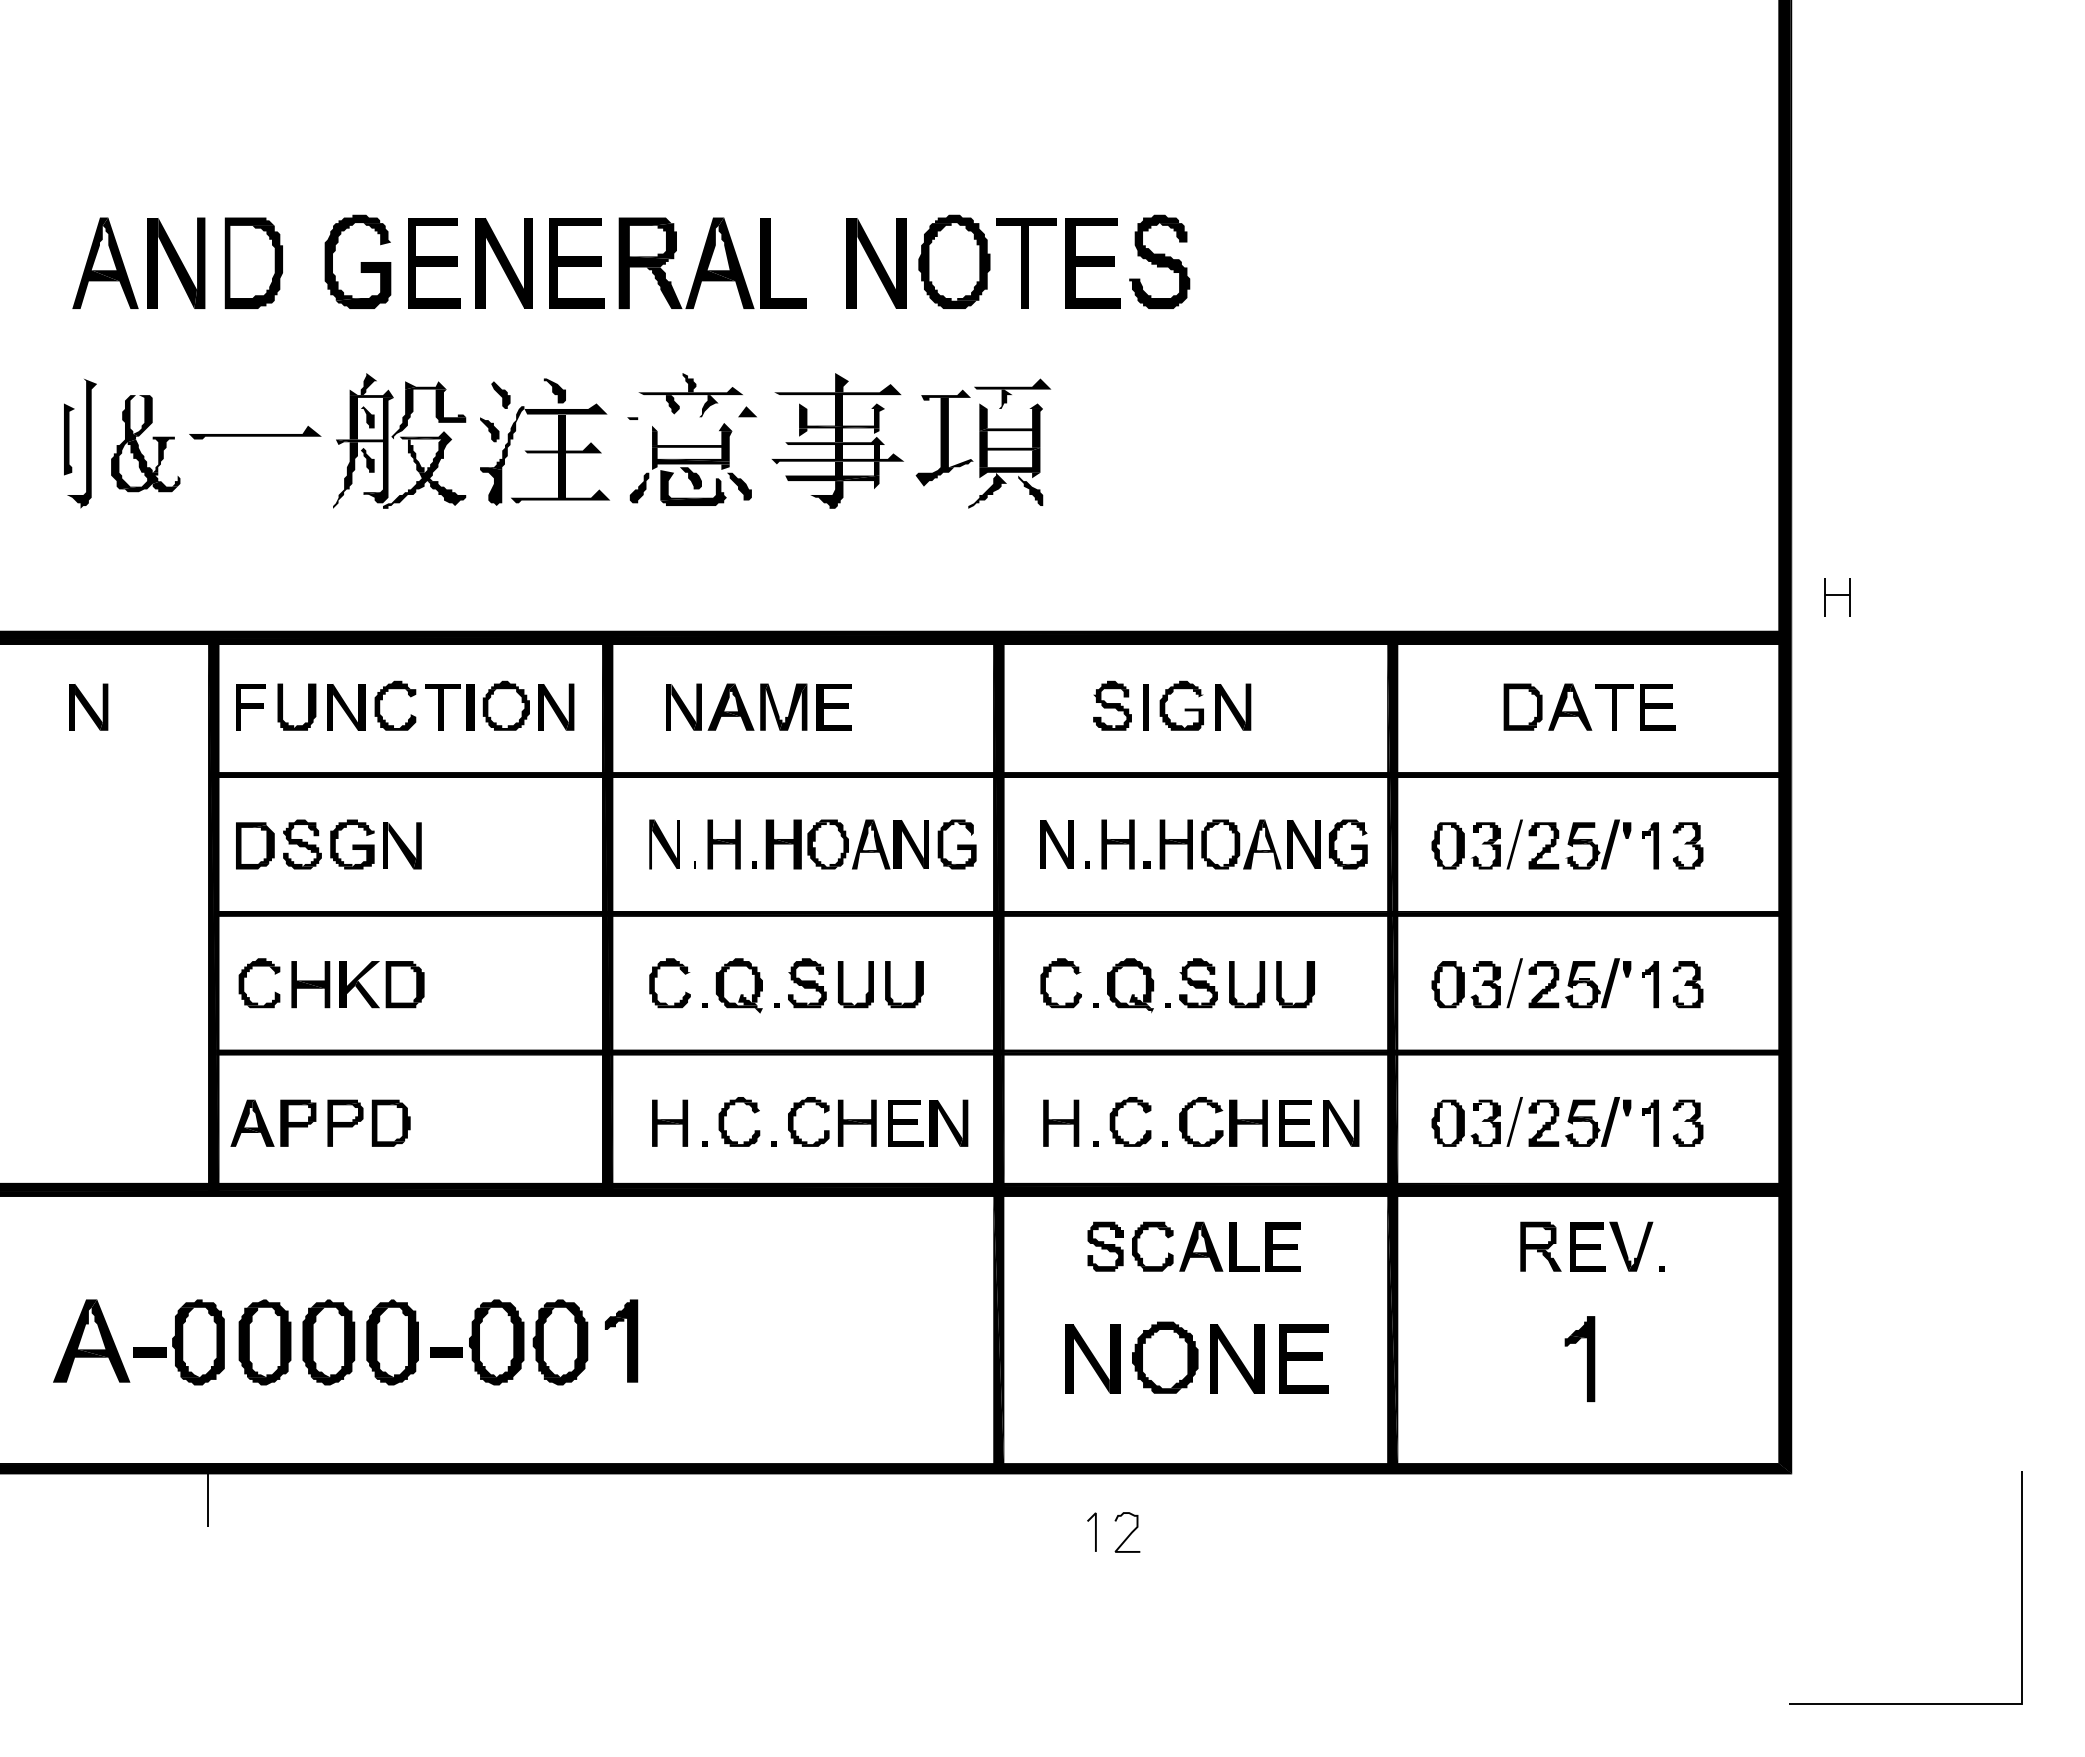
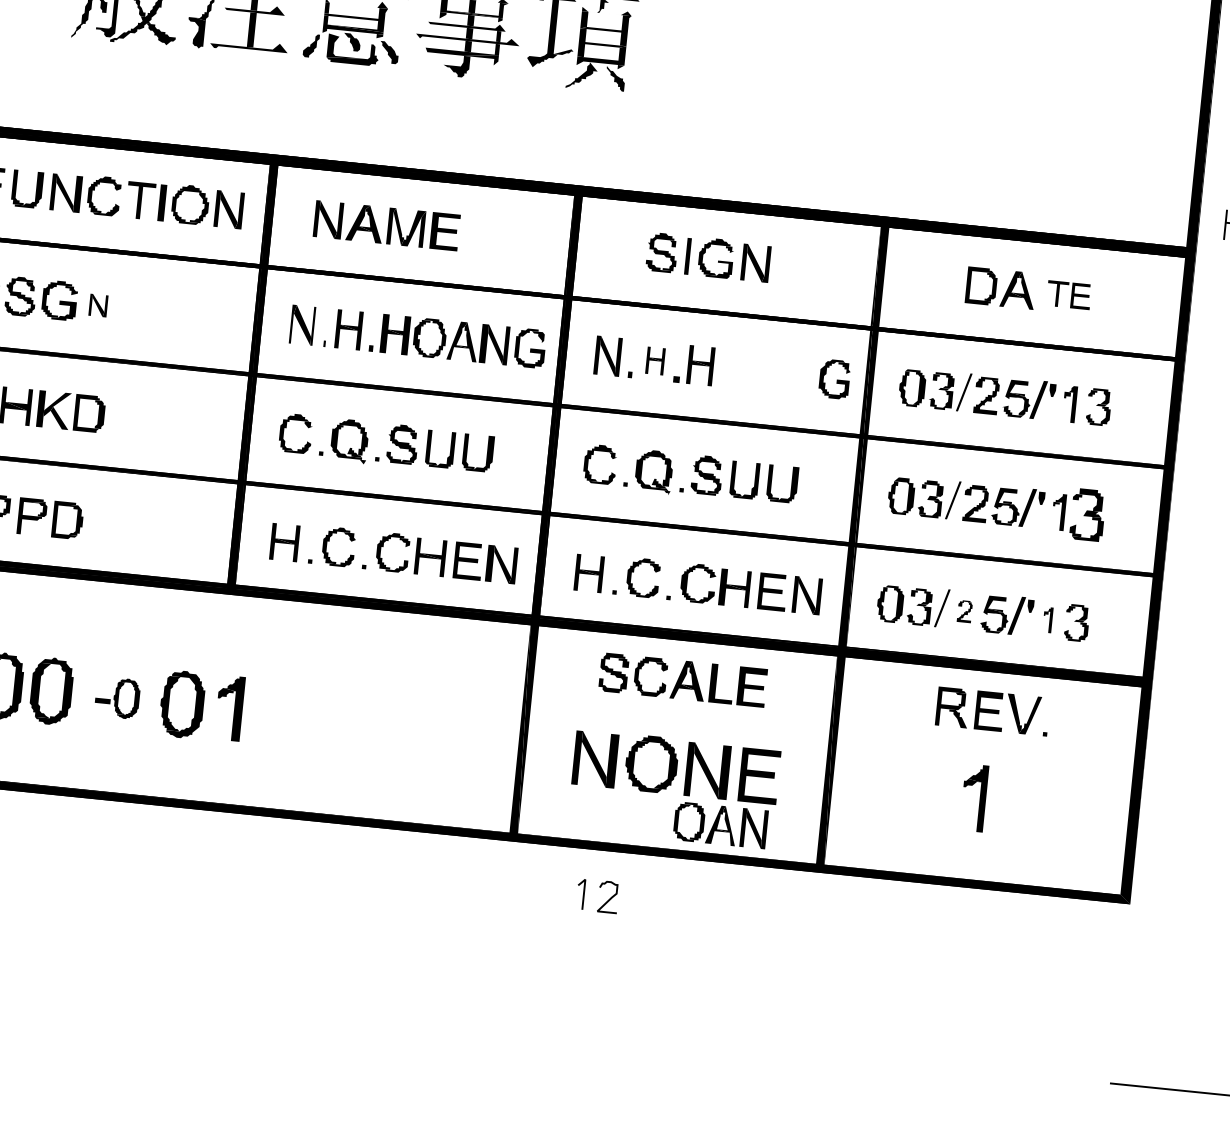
part: (1635, 707) -> (1068, 295), size x0.7
part: (1117, 844) -> (655, 361), size x0.7
part: (1260, 844) -> (720, 825), moved
part: (402, 845) -> (98, 305), size x0.6
part: (1688, 984) -> (1088, 515), size x1.4
part: (1543, 1122) -> (964, 611), size x0.6
part: (1650, 1122) -> (1047, 619), size x0.7
part: (477, 1342) -> (117, 697), size x0.6

